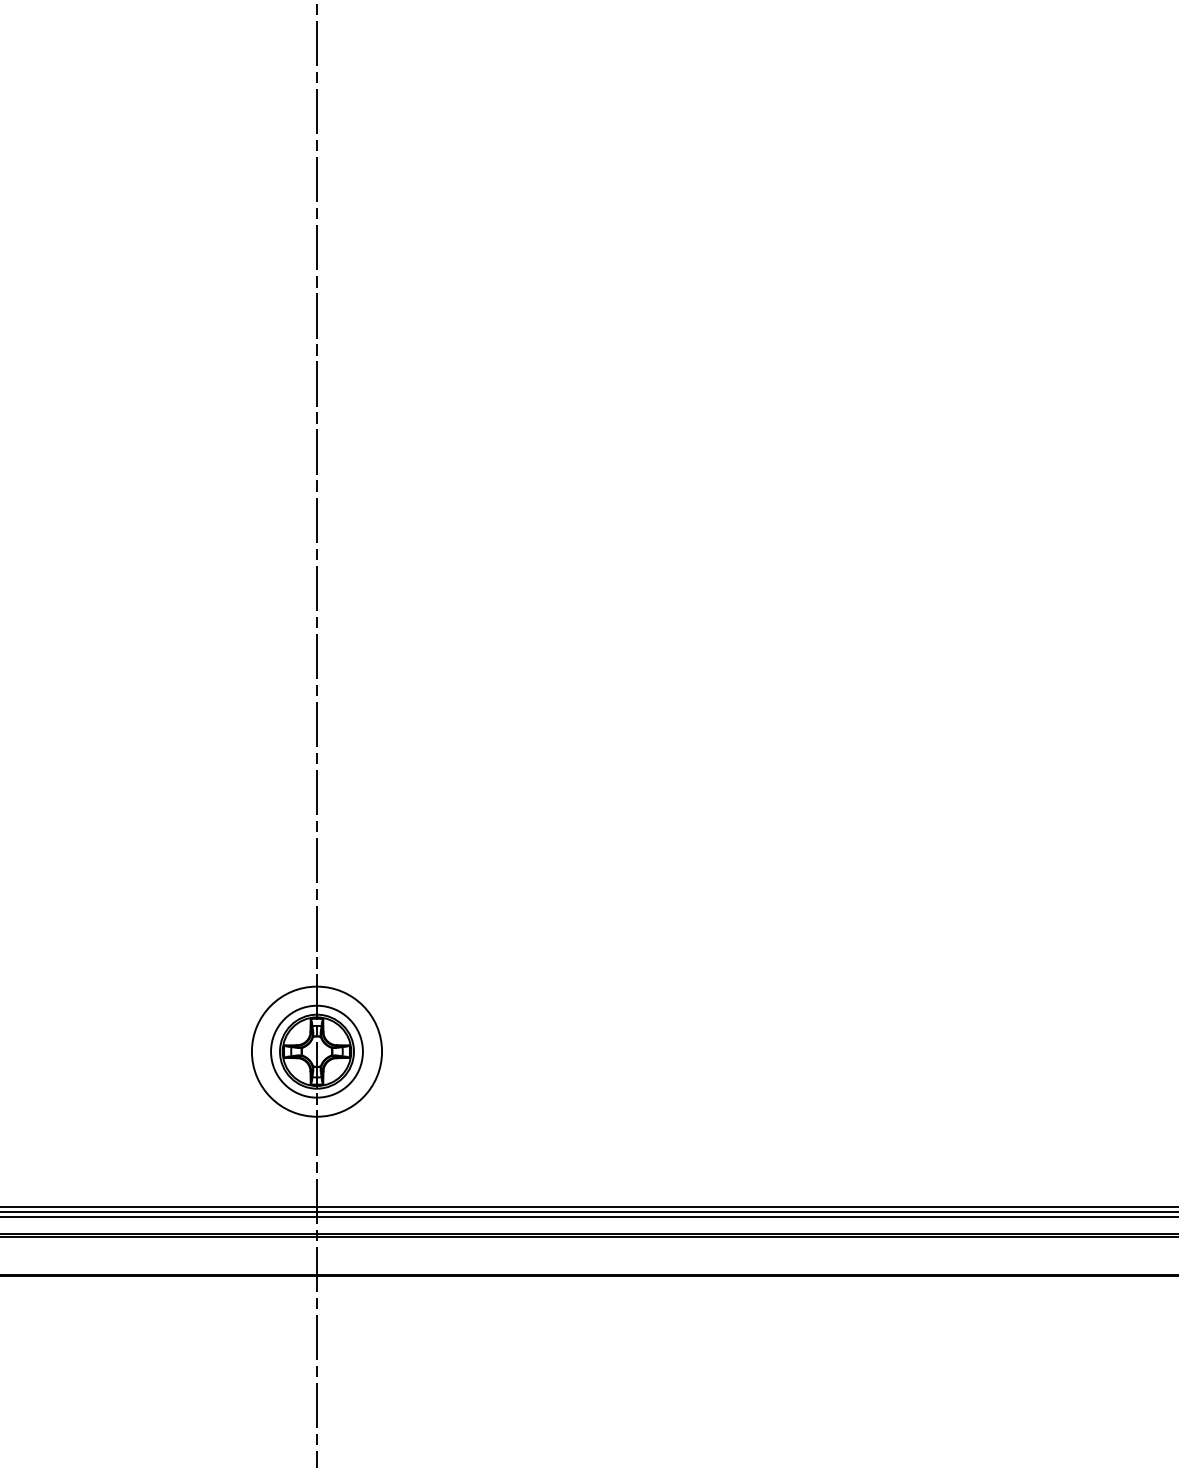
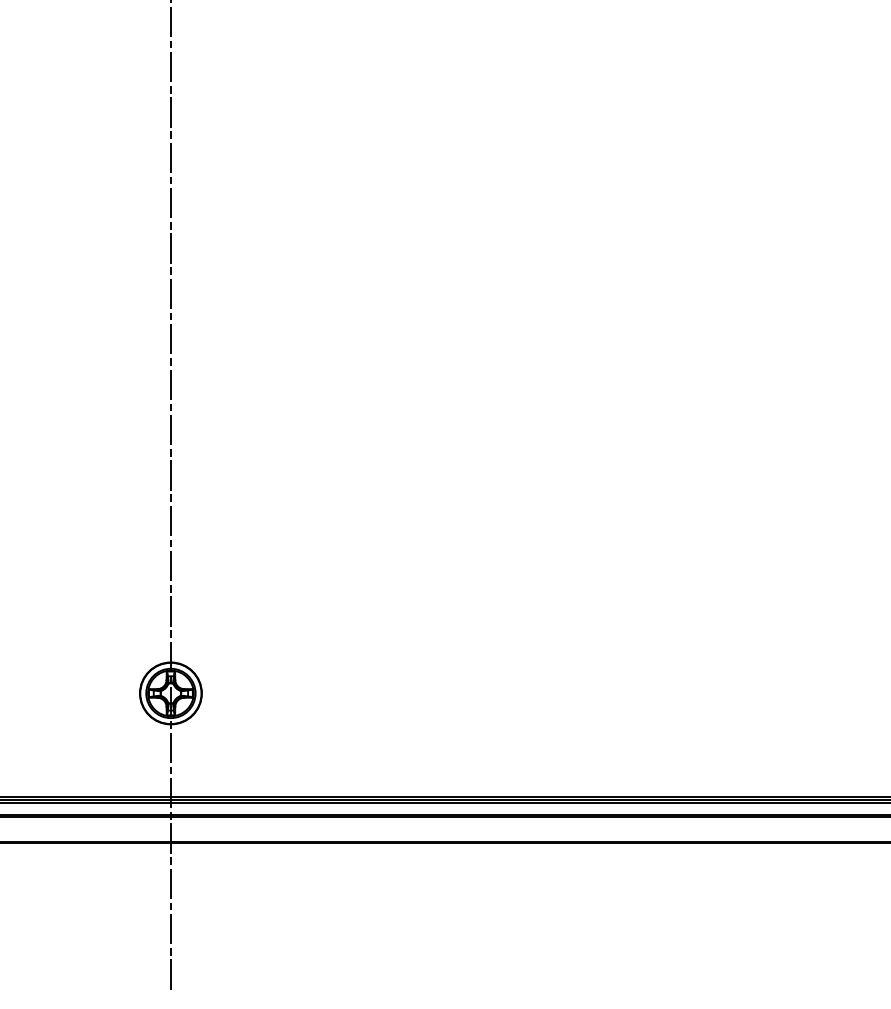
circle: (316, 1051) -> (170, 693), size x0.71

